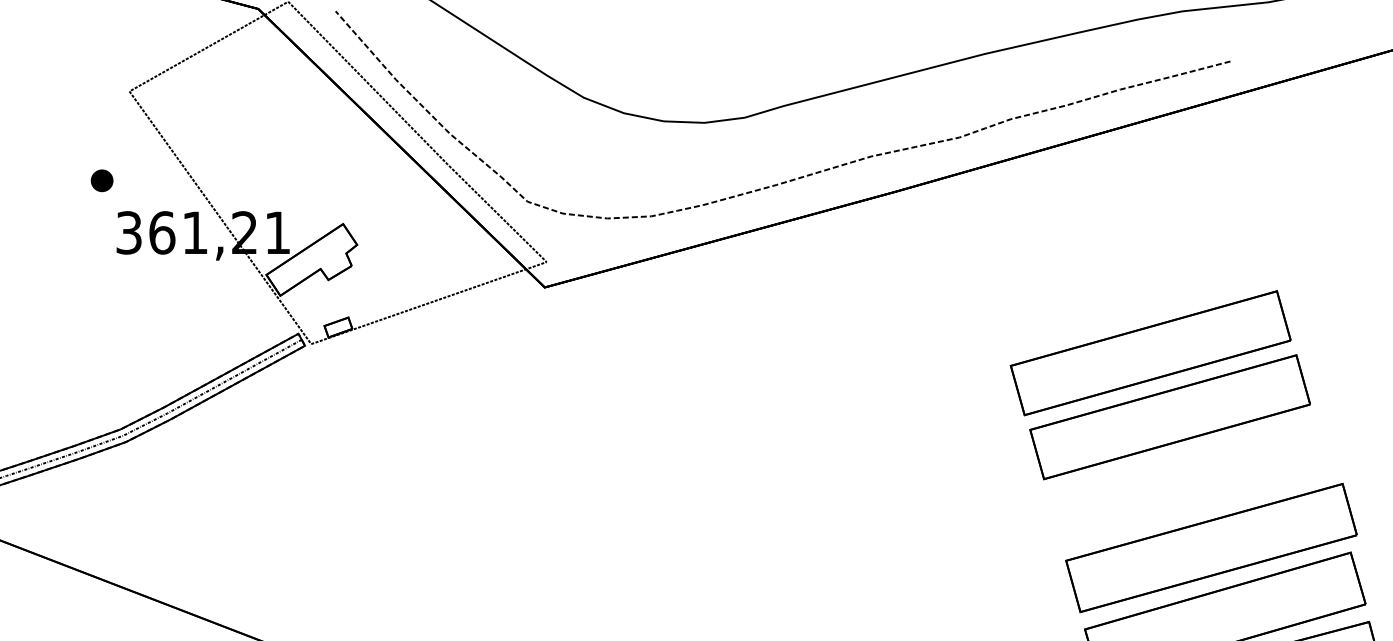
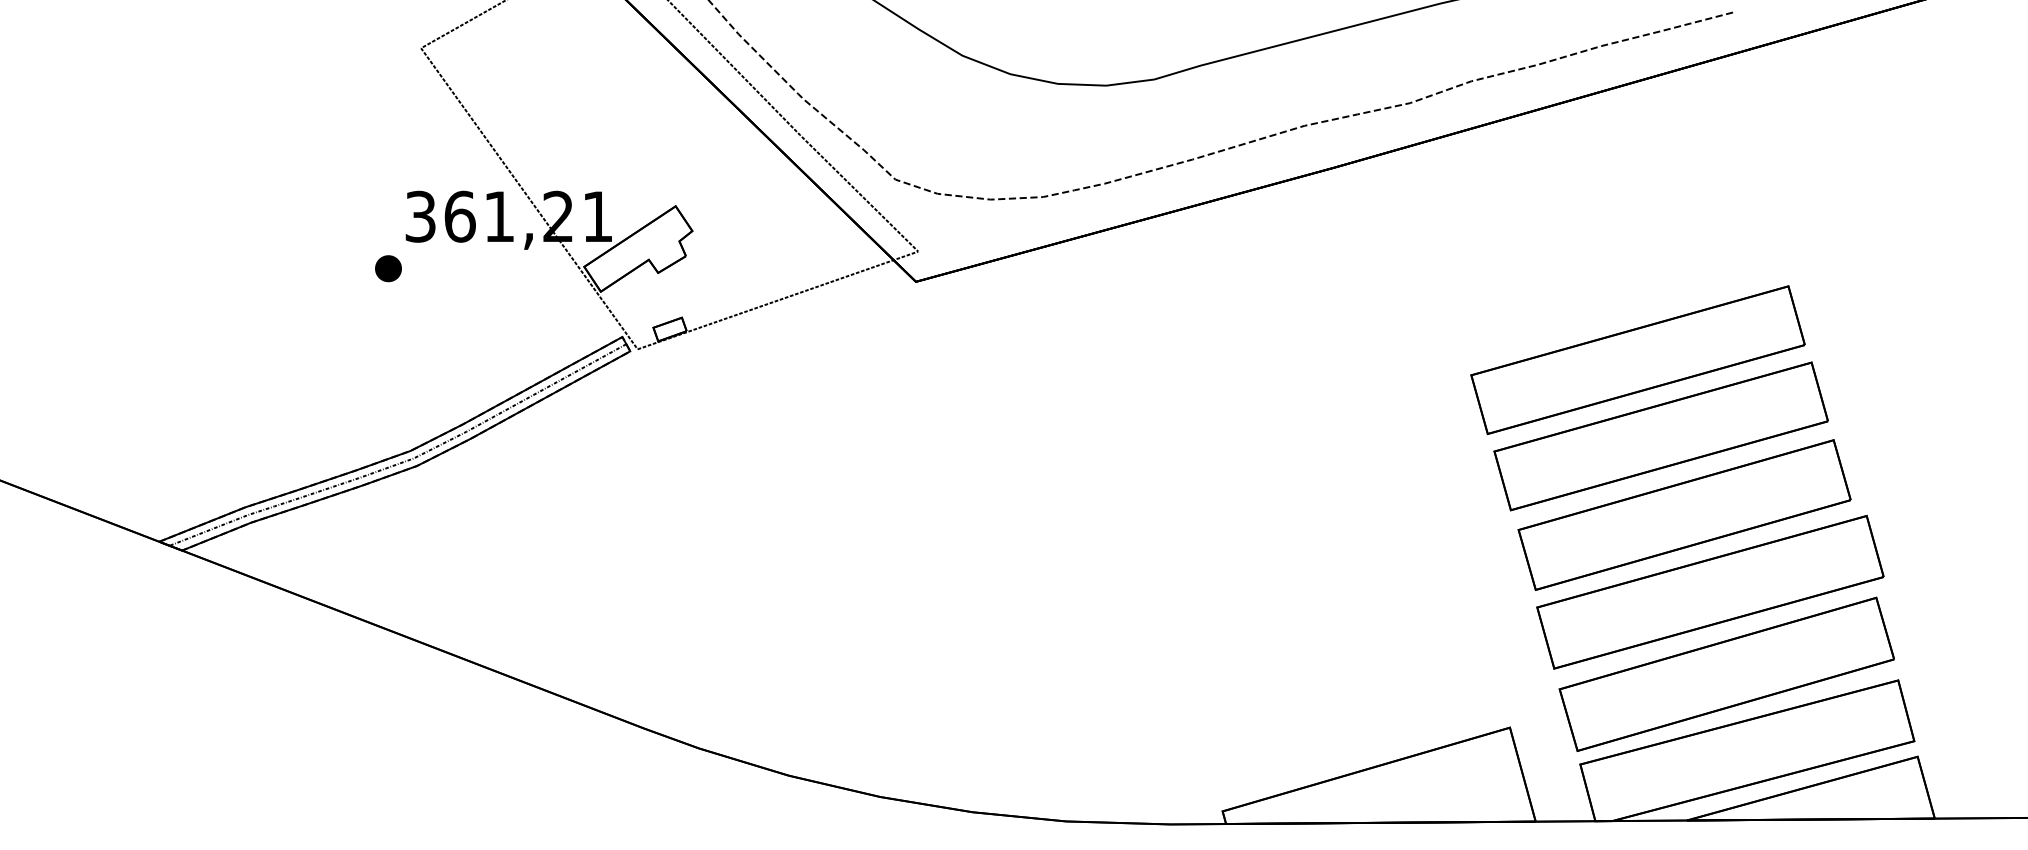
part: (102, 180) -> (388, 268), moved
part: (1189, 482) -> (1684, 514), added

